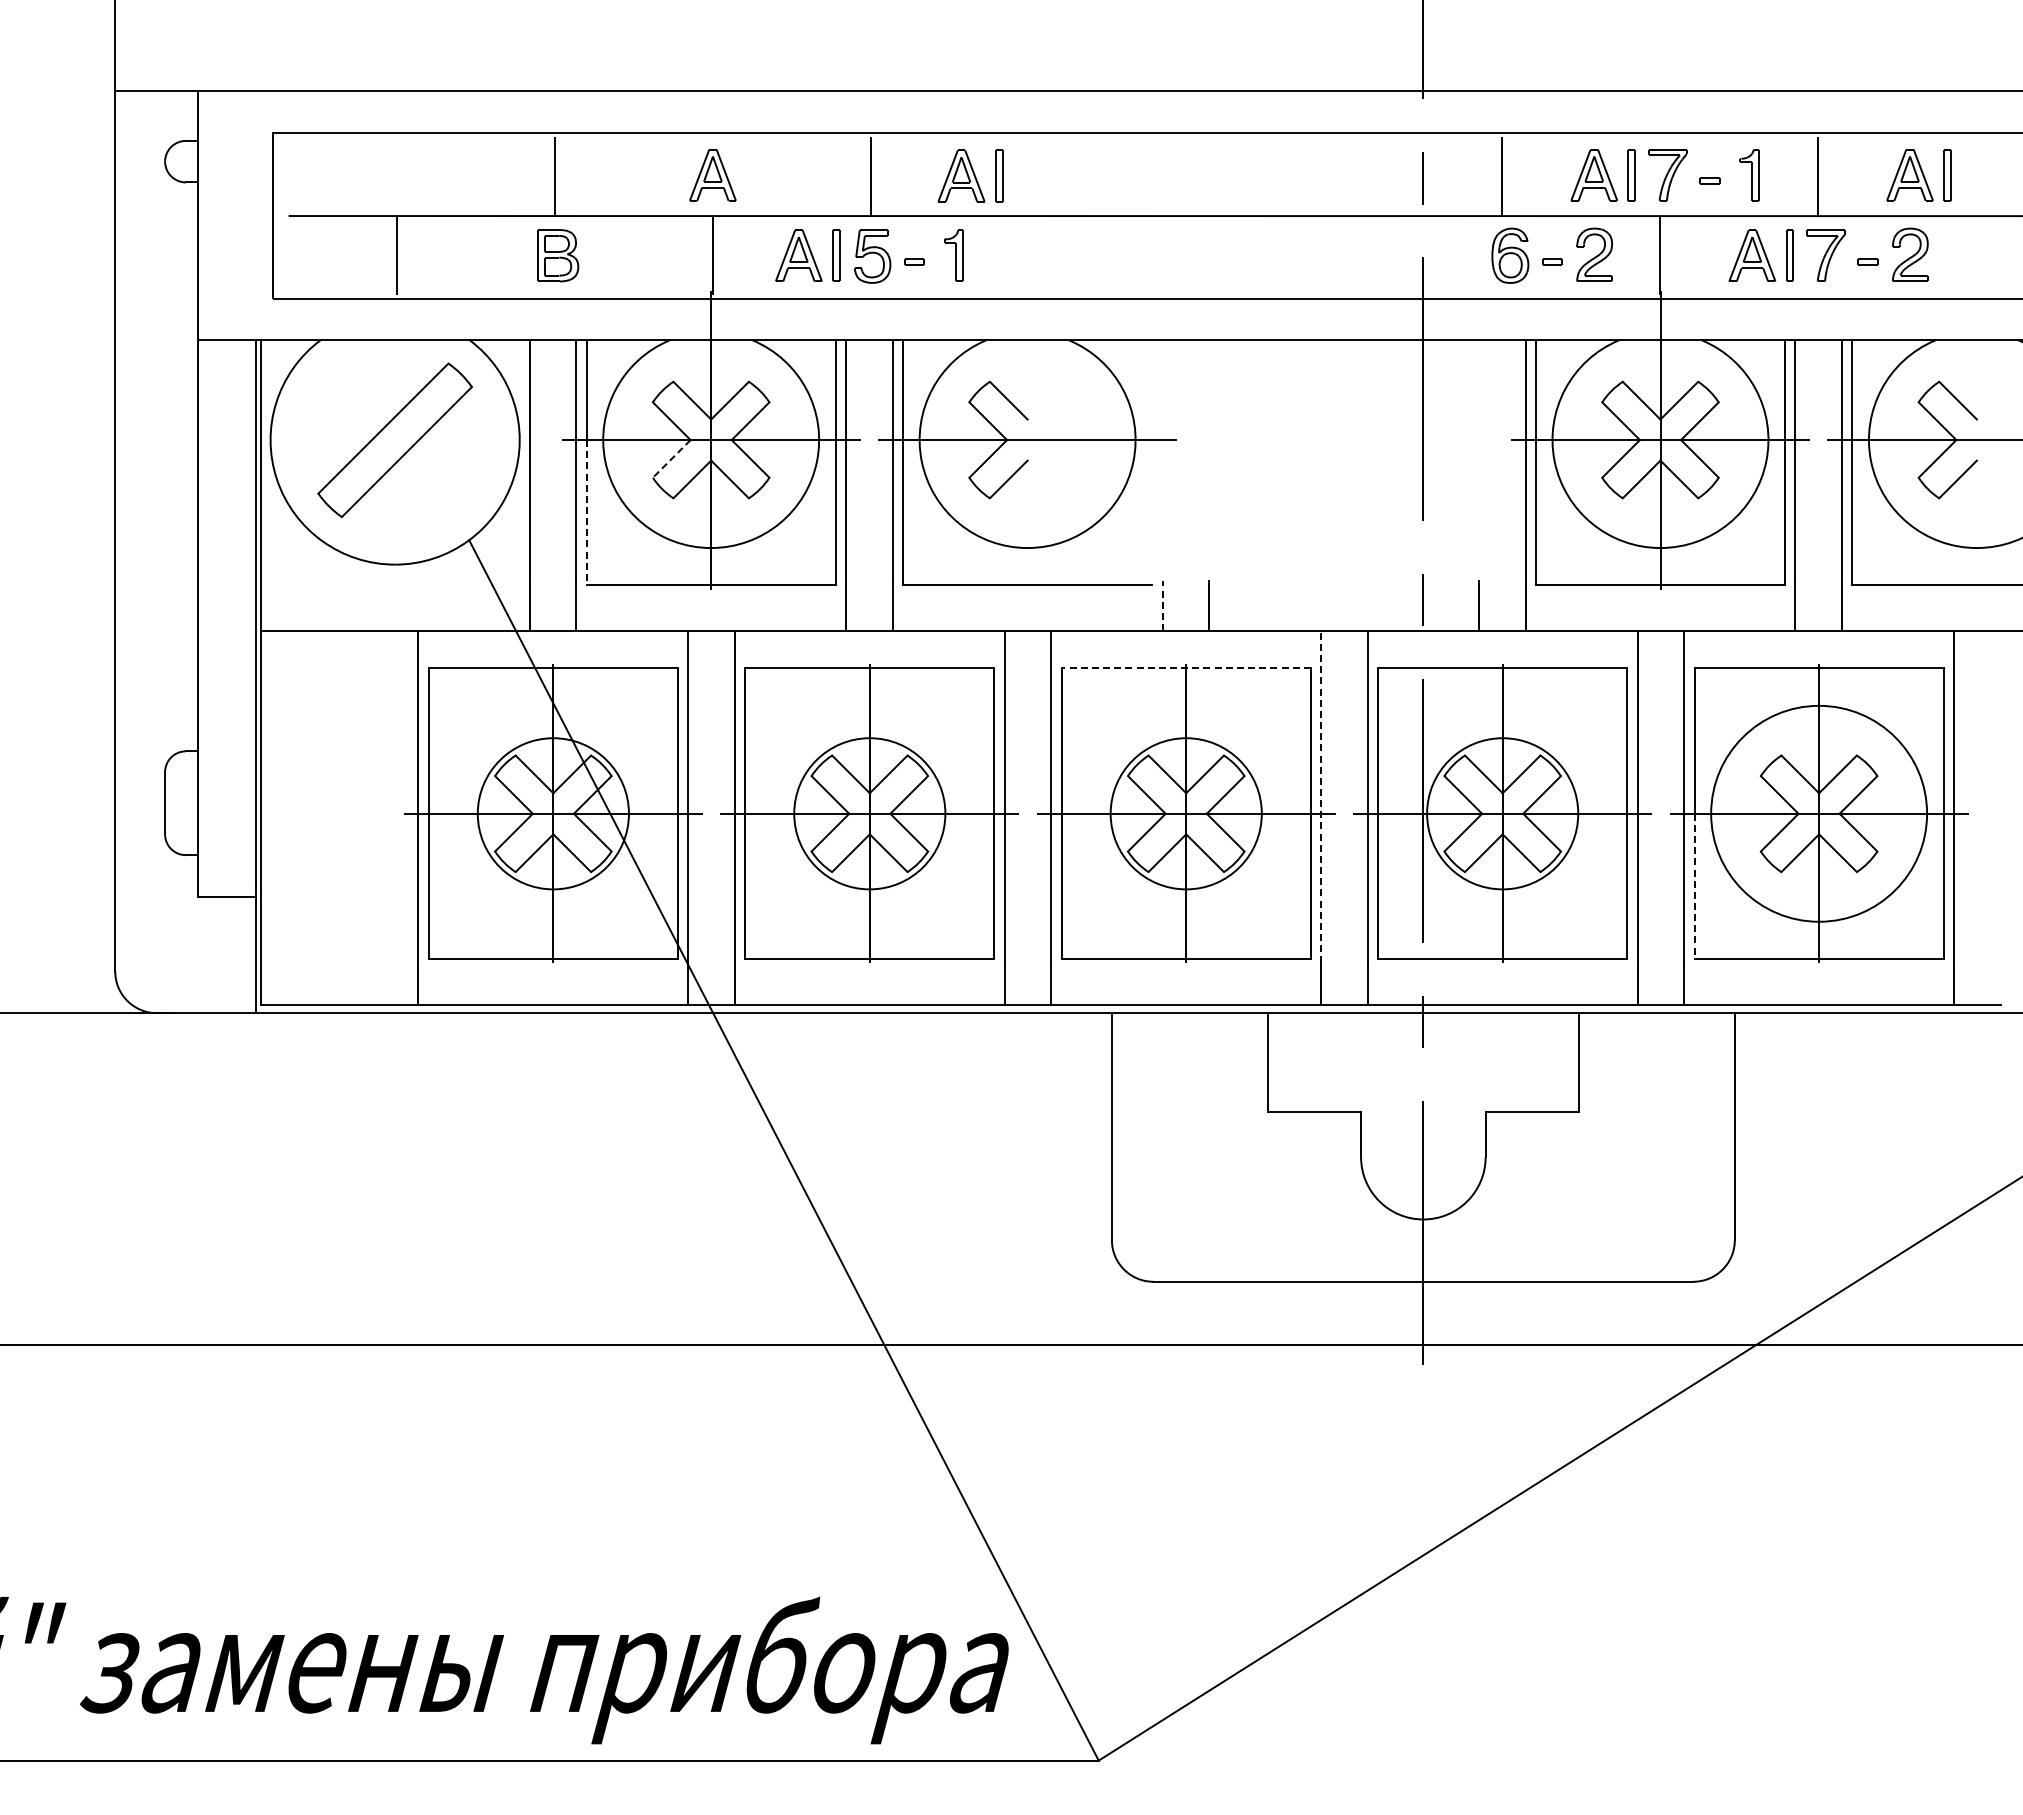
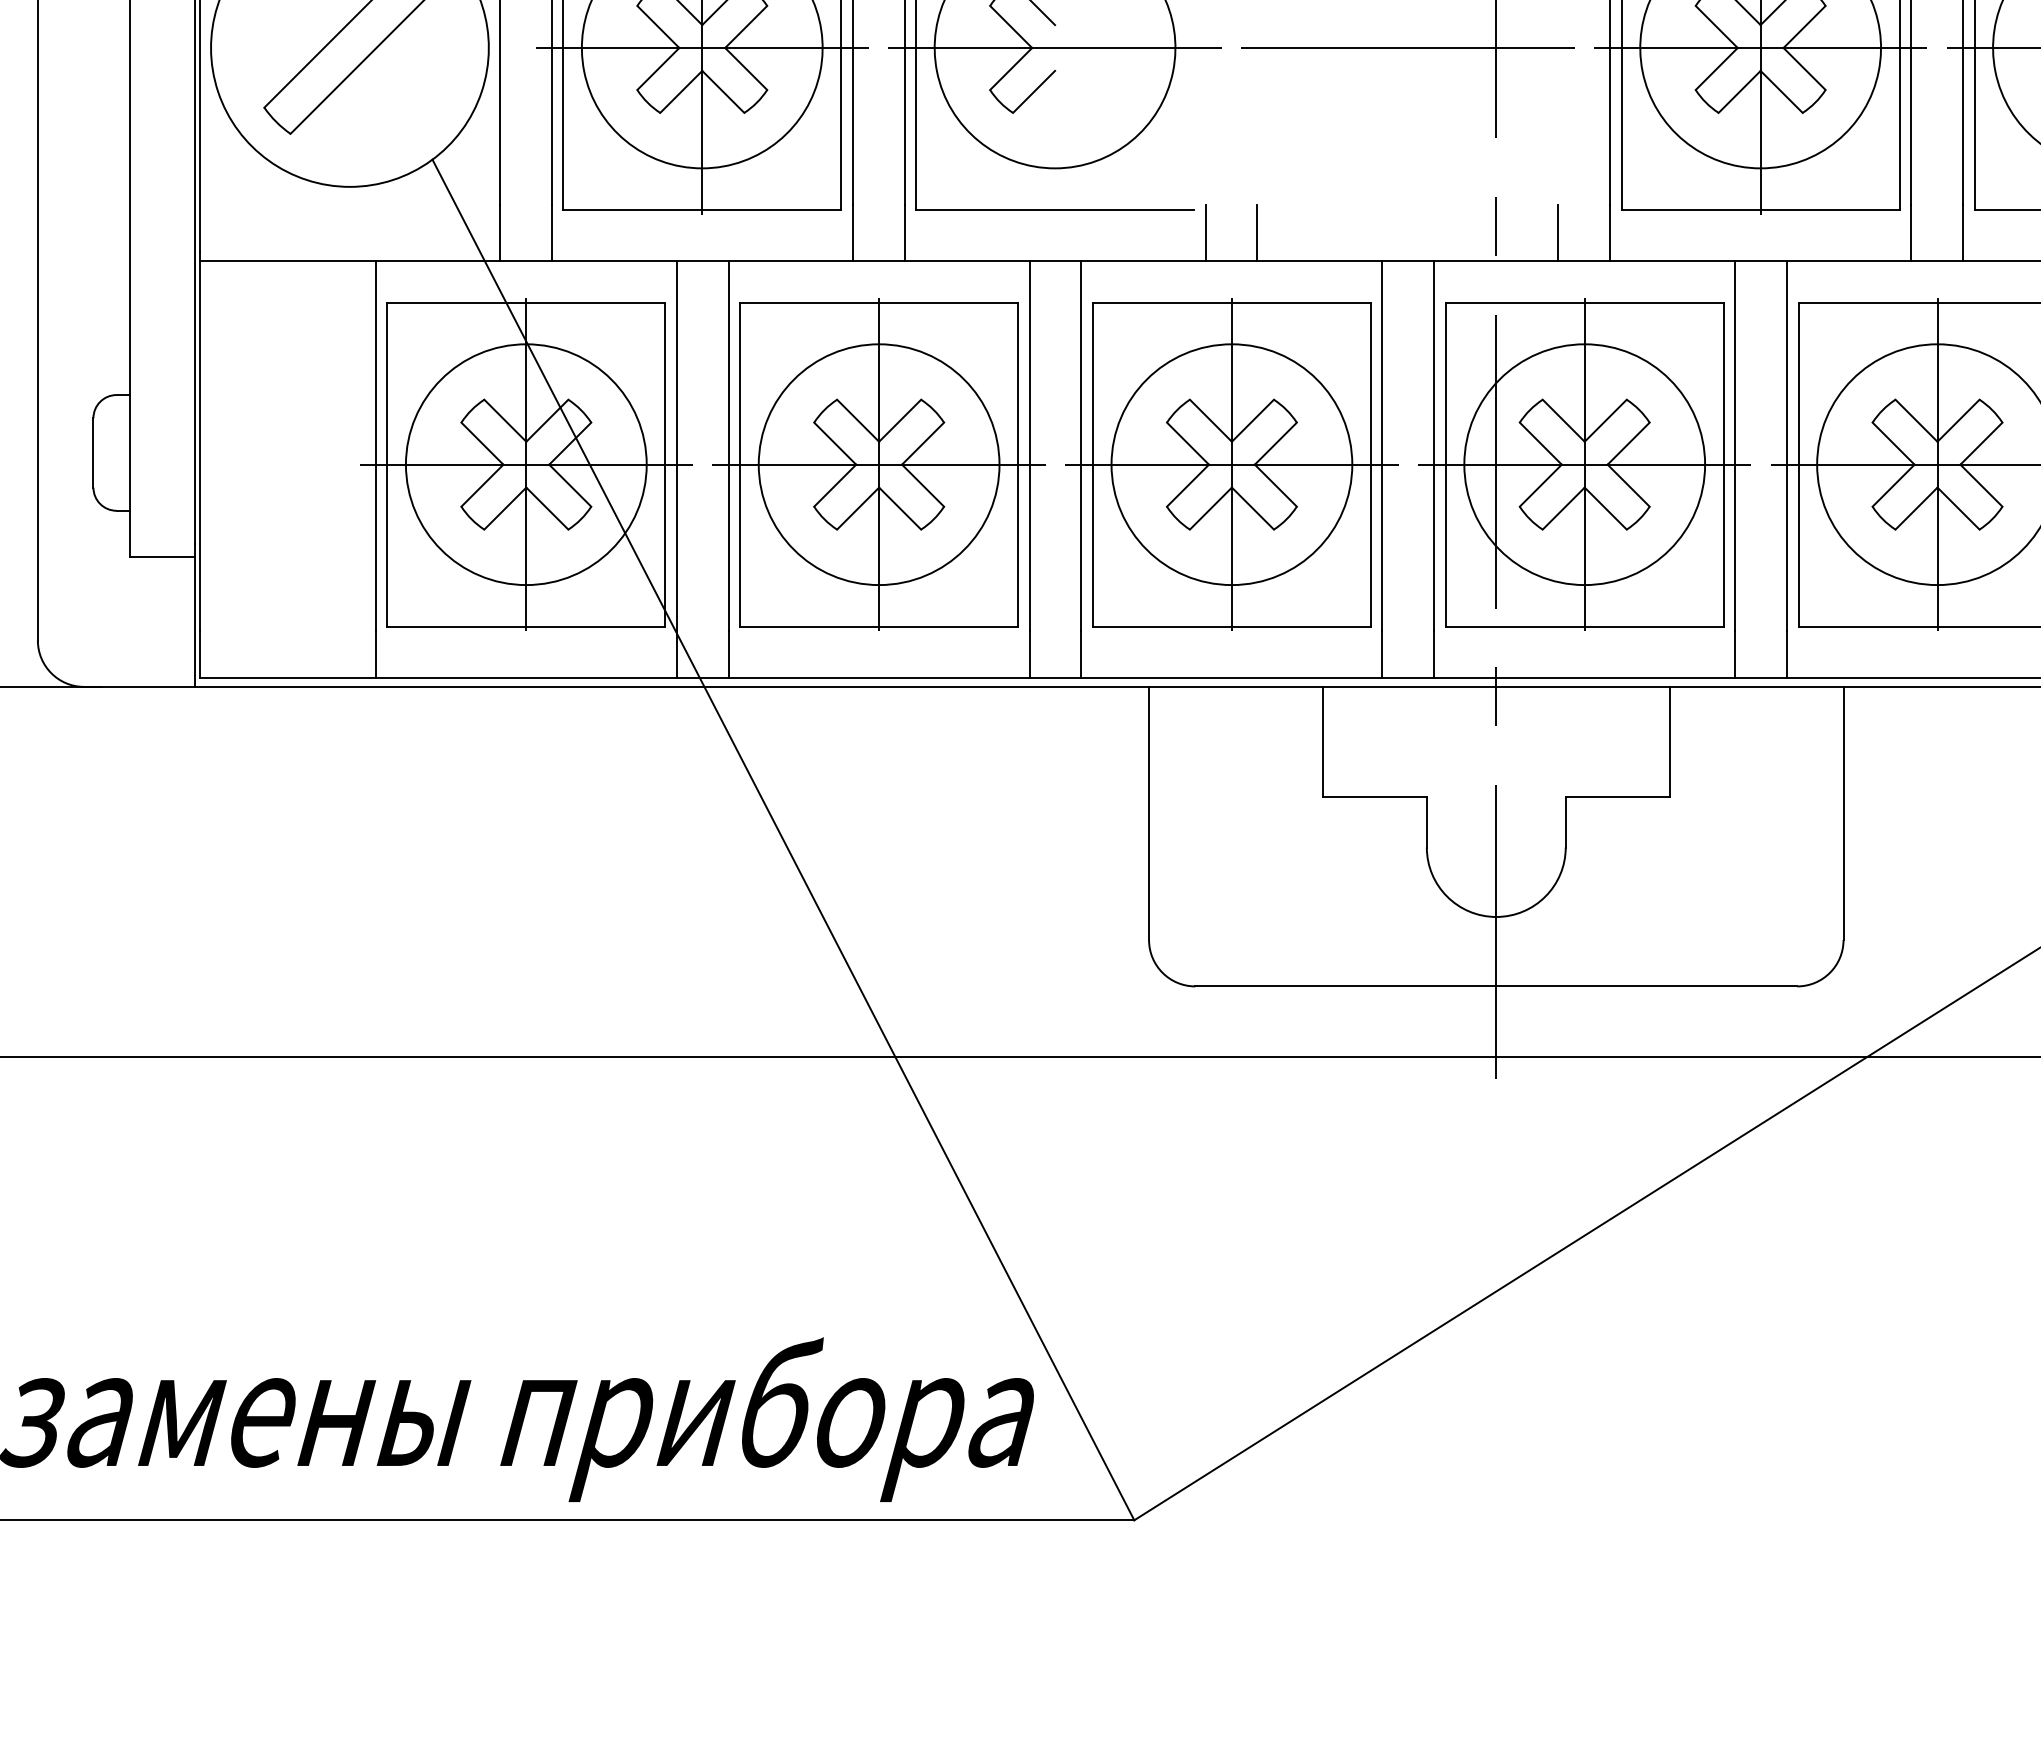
line: (1343, 440) -> (1407, 48), added
line: (671, 458) -> (658, 68), dashed -> solid
line: (586, 512) -> (563, 128), dashed -> solid
line: (1162, 606) -> (1205, 233), dashed -> solid
line: (1186, 668) -> (1232, 302), dashed -> solid
line: (1321, 796) -> (1382, 445), dashed -> solid
circle: (553, 813) -> (526, 464), size x1.43
circle: (869, 813) -> (878, 464), size x1.43
circle: (1186, 813) -> (1232, 464), size x1.43
circle: (1502, 813) -> (1584, 464), size x1.43
line: (1694, 886) -> (1798, 545), dashed -> solid

